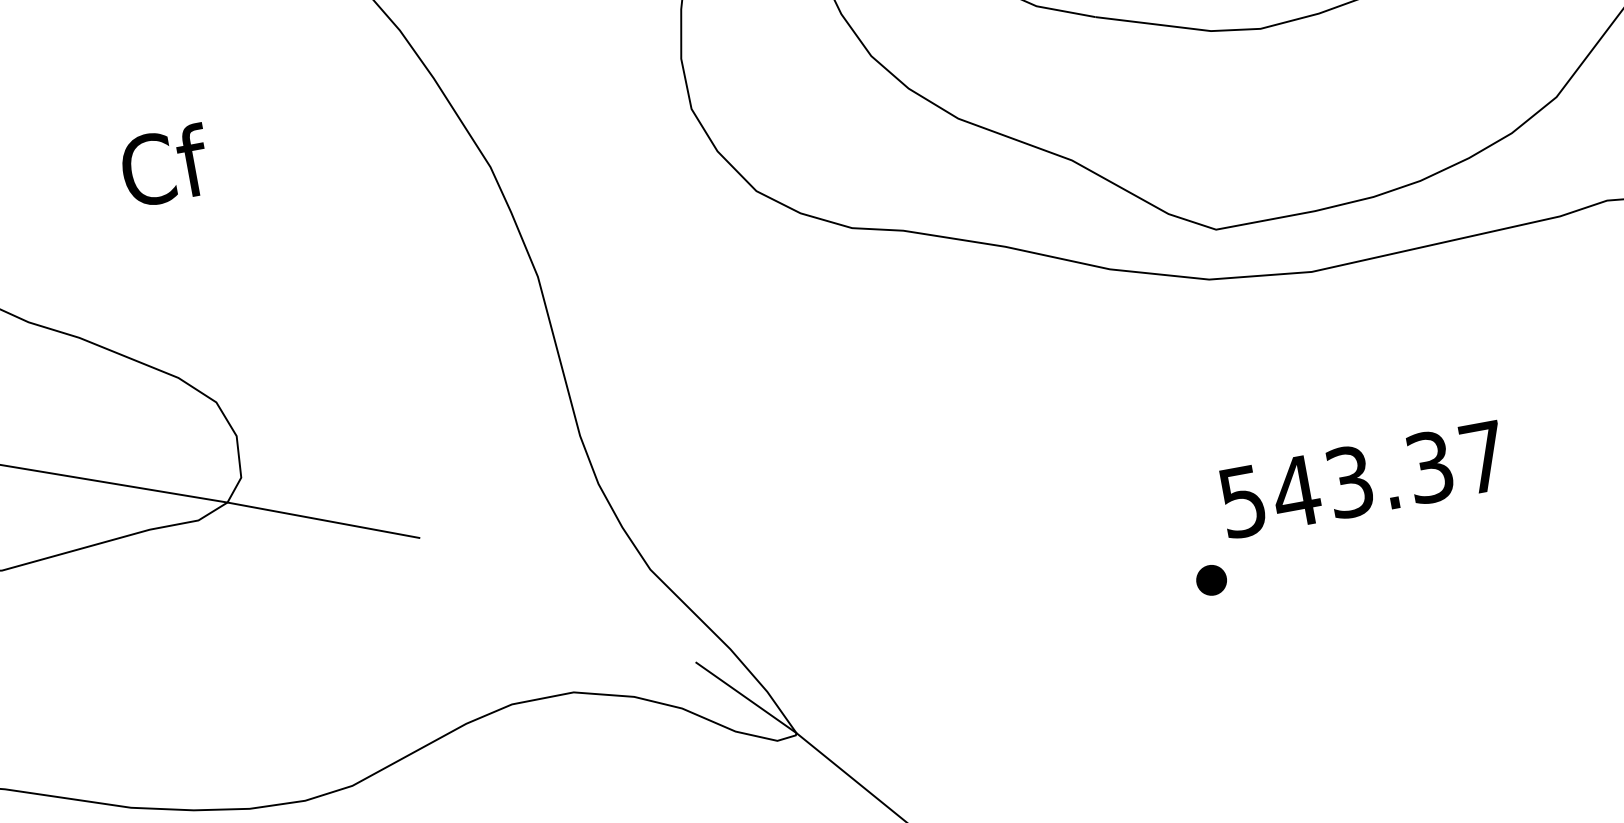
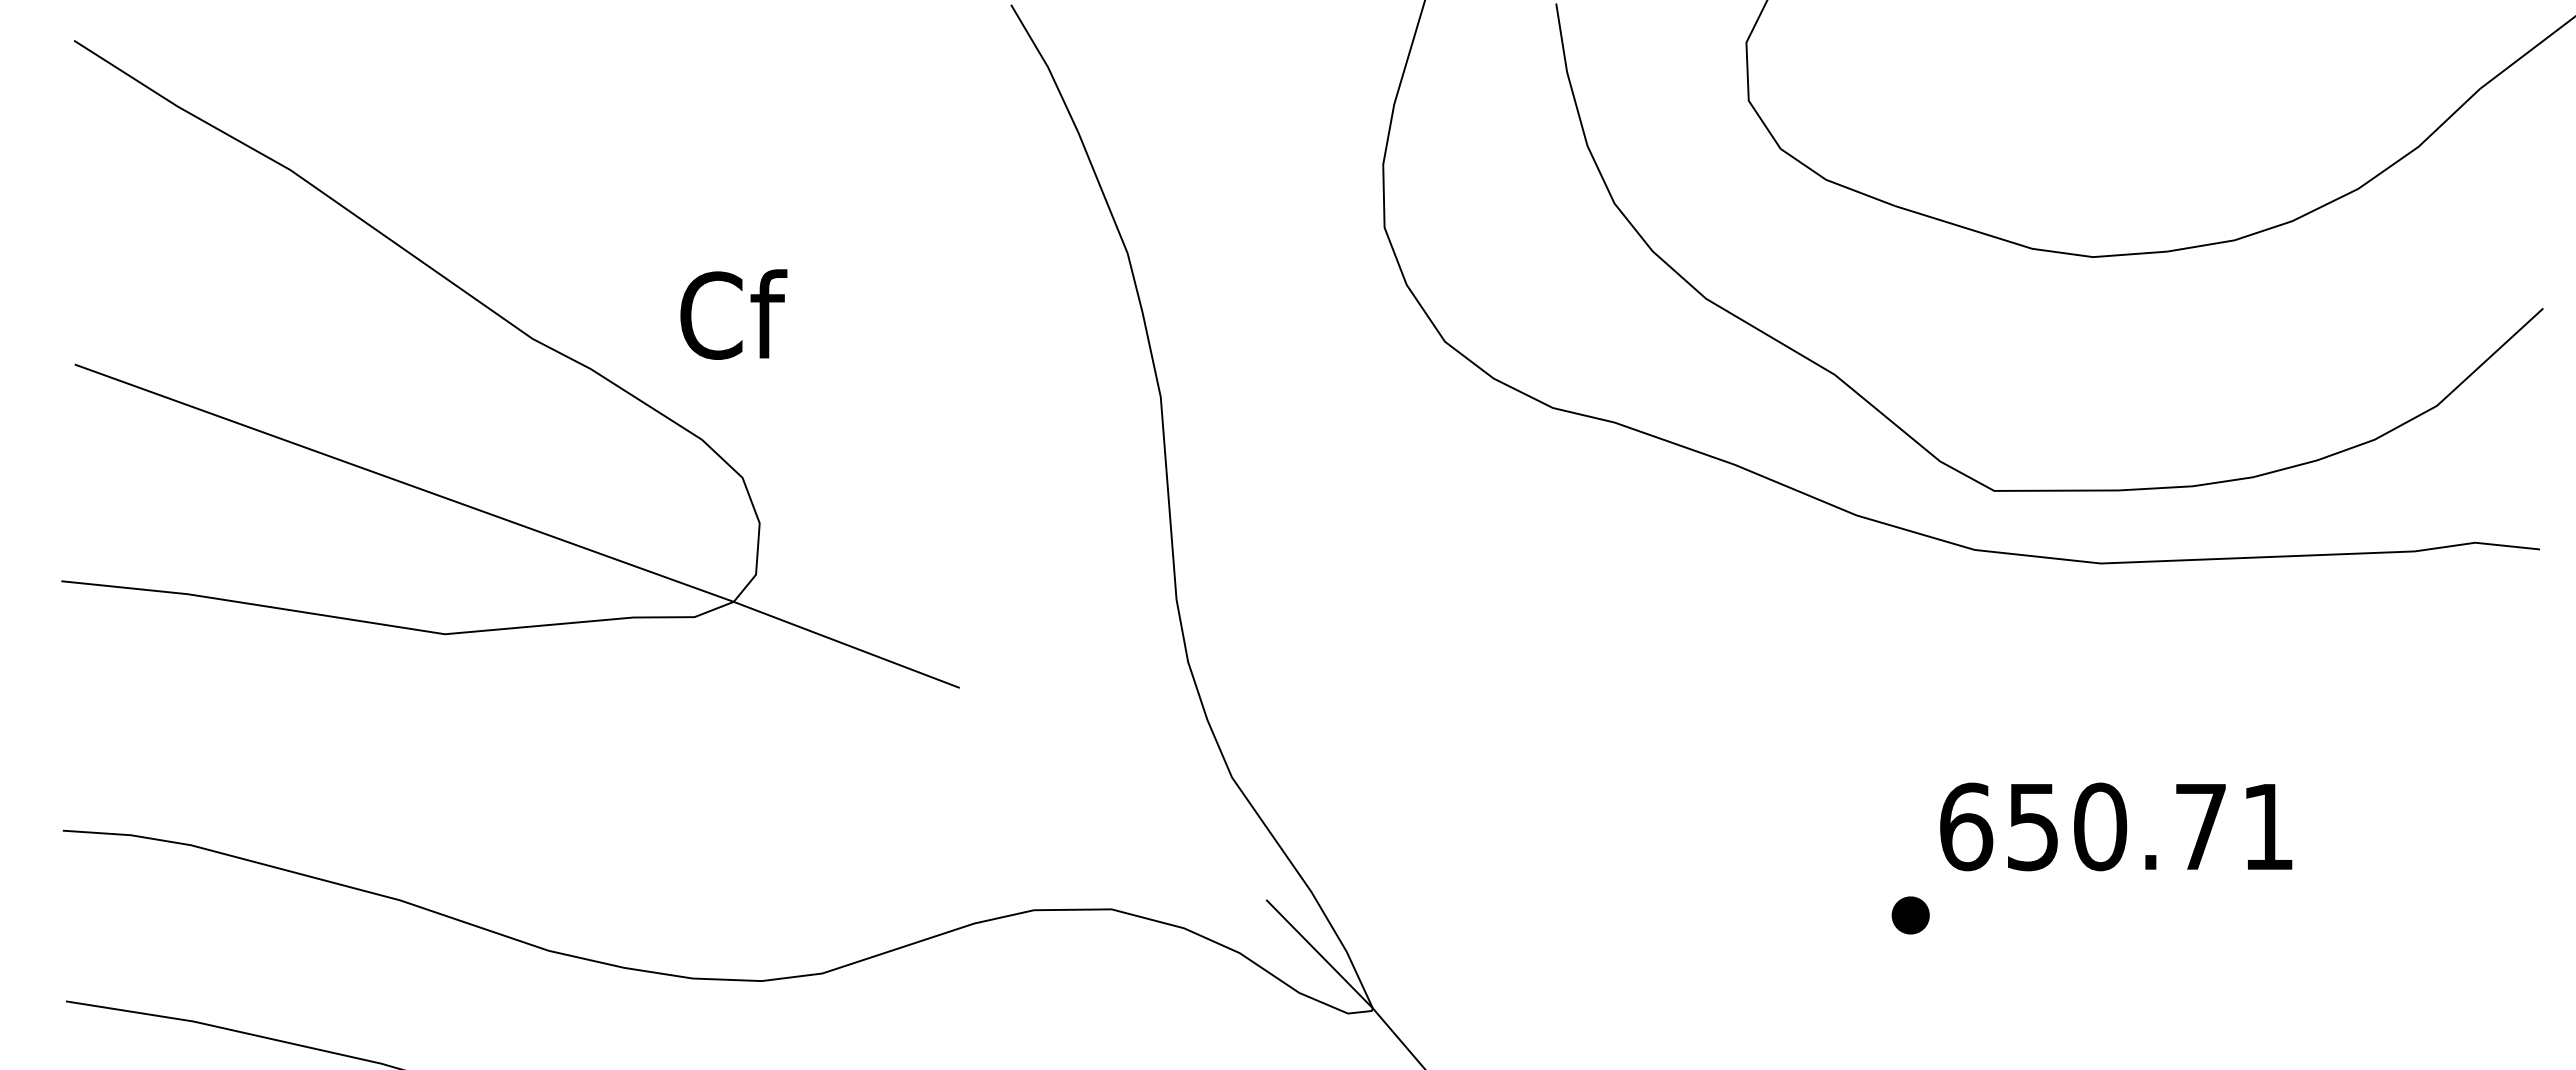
text: (165, 165) -> (733, 314), moved
text: (1362, 479) -> (2116, 826), 543.37 -> 650.71

